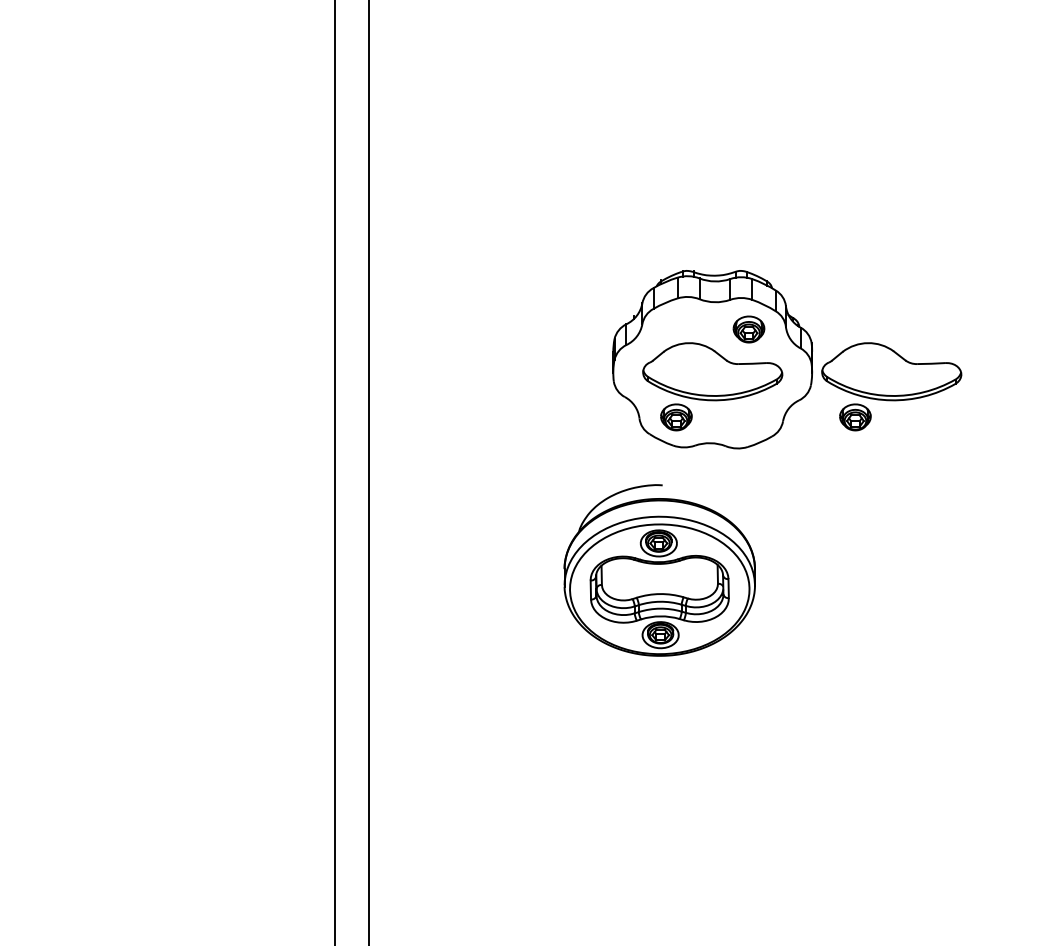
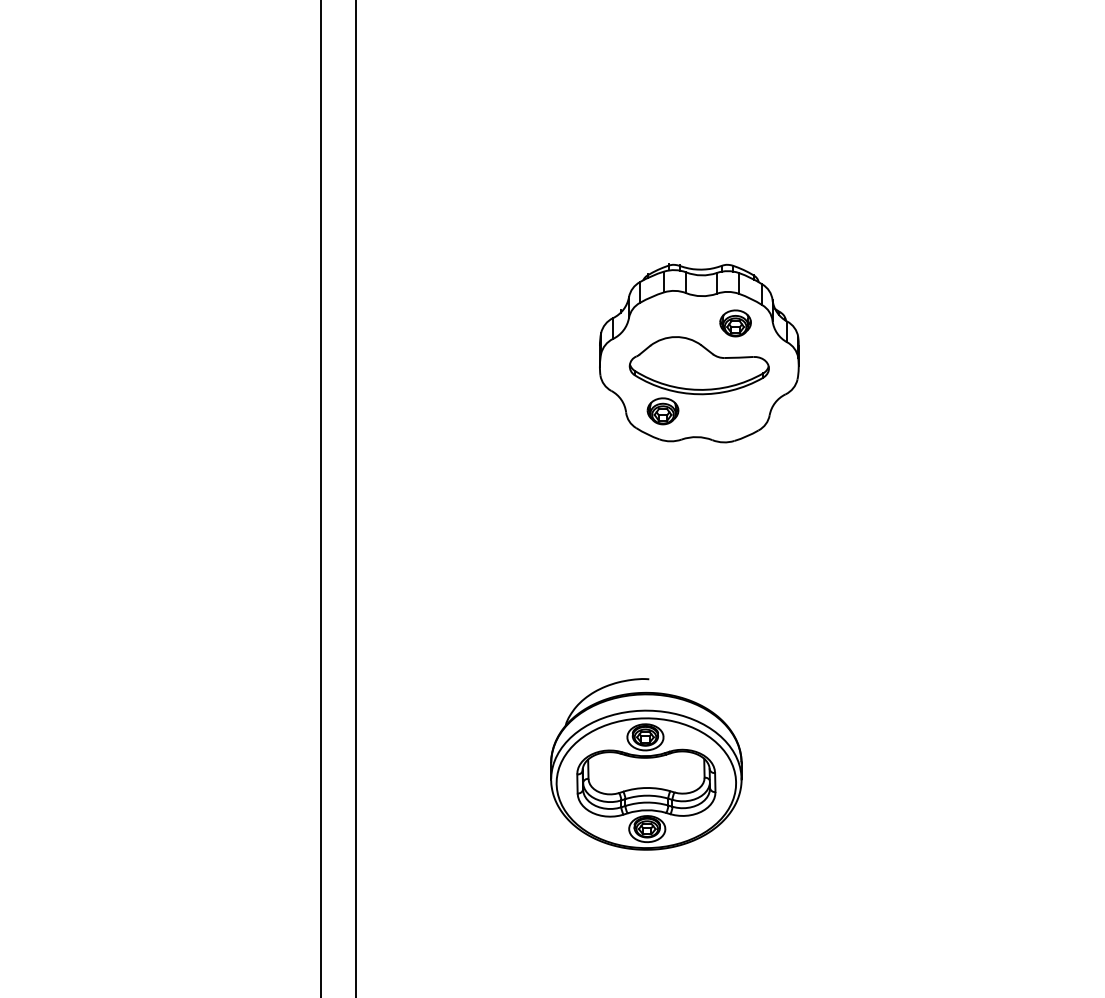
part: (890, 386) -> (877, 380), removed
part: (659, 570) -> (646, 764), moved

